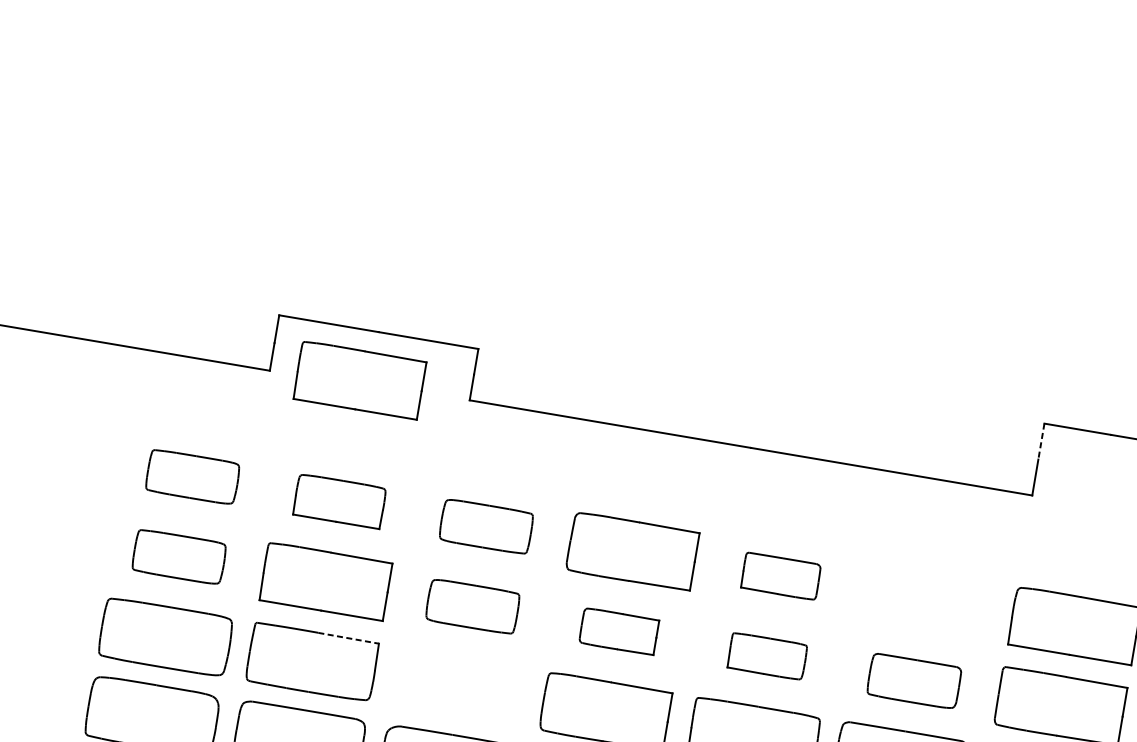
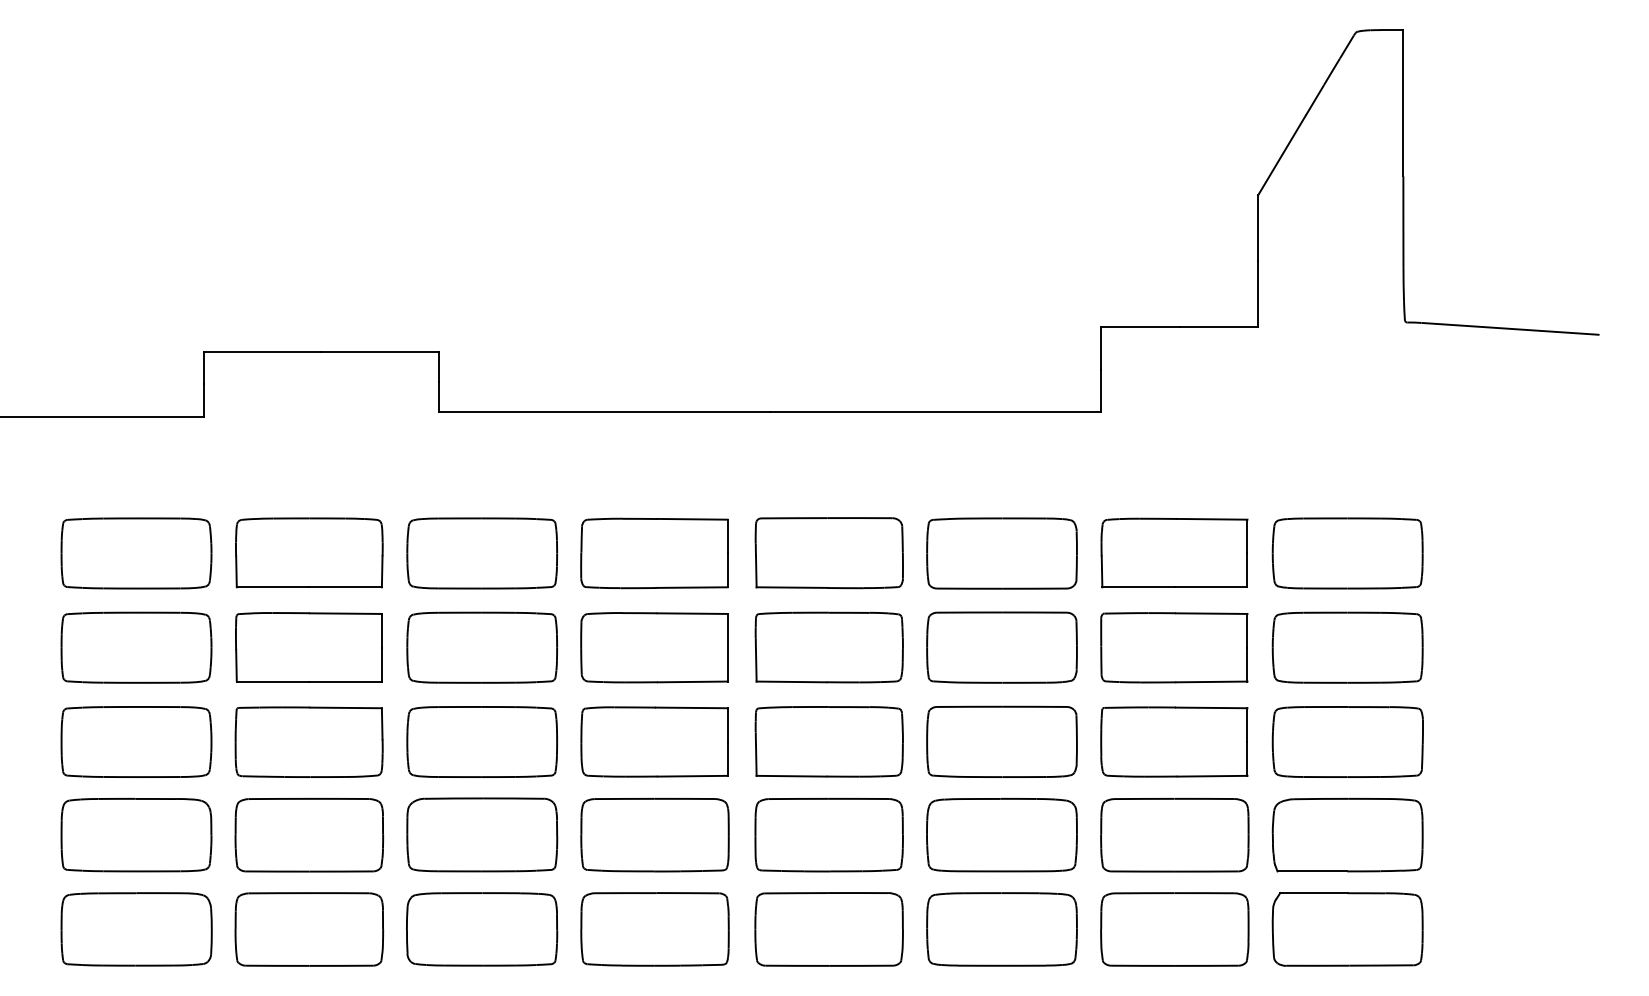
part: (359, 380) -> (308, 410), removed
line: (1041, 442) -> (1101, 349), dashed -> solid
part: (192, 477) -> (136, 553), size x1.43
part: (339, 501) -> (309, 552), size x1.43
part: (485, 526) -> (481, 553), size x1.43
part: (179, 556) -> (136, 647), size x1.43
part: (780, 576) -> (828, 553), size x1.67
part: (927, 601) -> (1001, 553), added
part: (472, 606) -> (481, 647), size x1.43
part: (619, 631) -> (654, 647), size x1.67
line: (349, 637) -> (346, 707), dashed -> solid
part: (766, 656) -> (828, 647), size x1.67
part: (913, 681) -> (1001, 647), size x1.43
part: (458, 686) -> (481, 741), added

